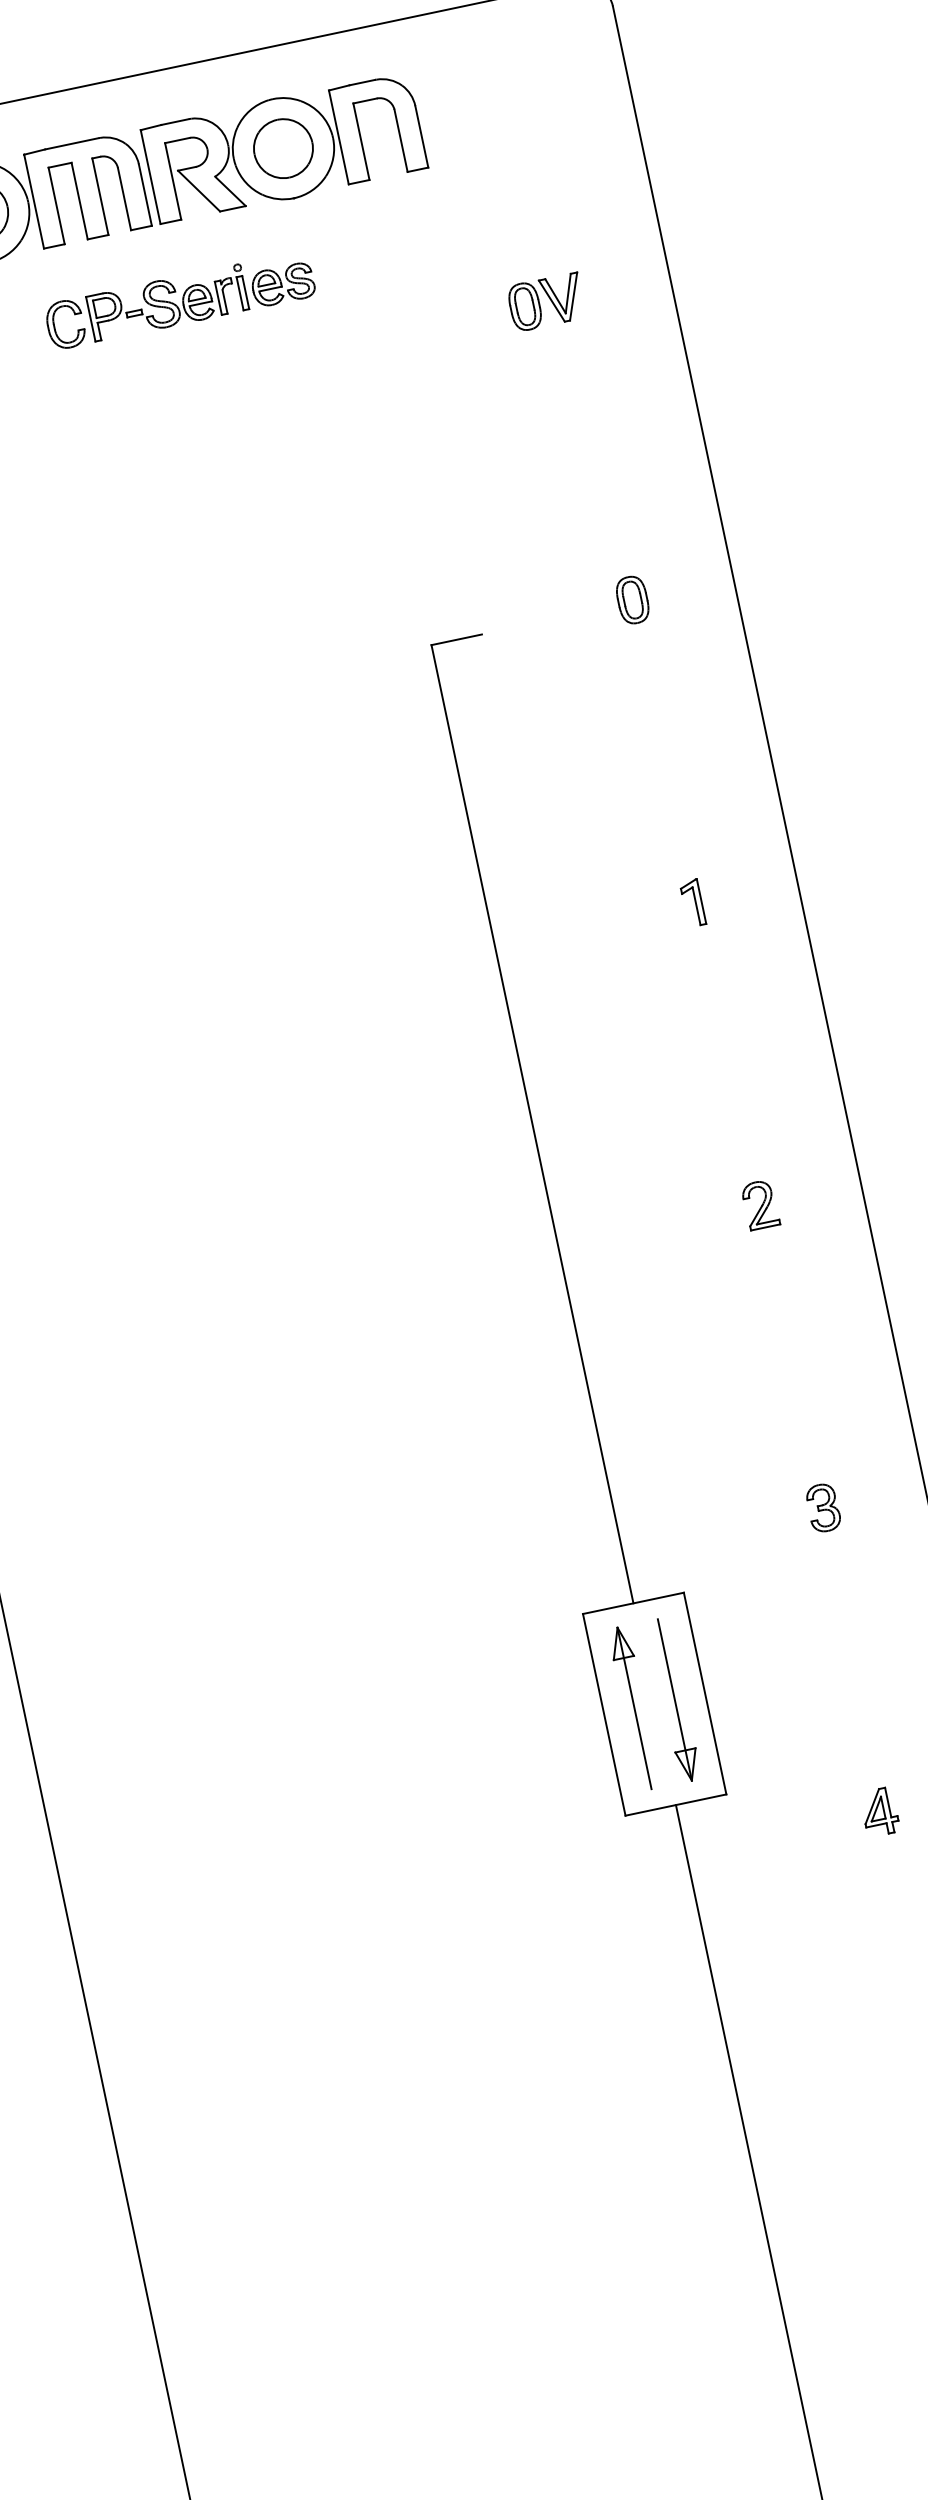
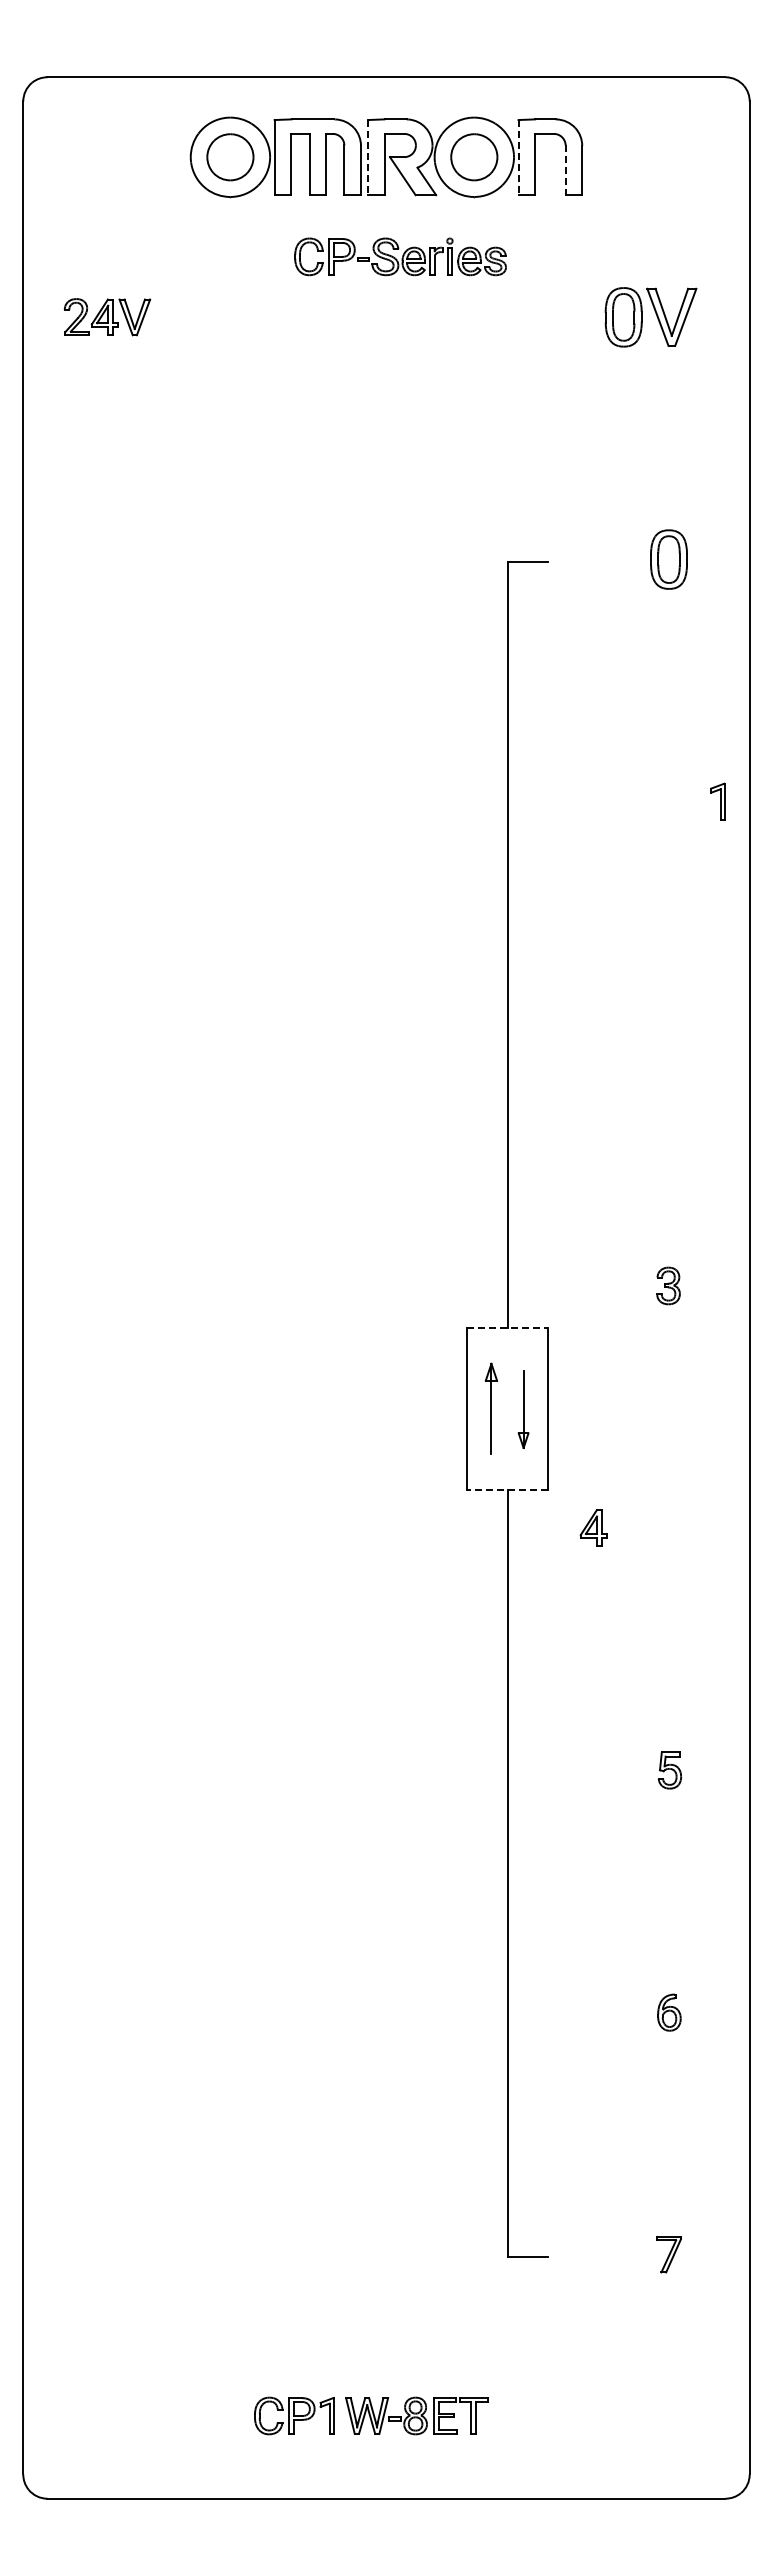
line: (338, 137) -> (518, 157), solid -> dashed
line: (400, 141) -> (565, 170), solid -> dashed
line: (150, 177) -> (367, 157), solid -> dashed
part: (179, 300) -> (400, 256), moved
part: (545, 302) -> (650, 317), size x1.6
part: (632, 600) -> (668, 559), size x1.6
part: (692, 903) -> (717, 801), moved
part: (759, 1205) -> (668, 1043), removed
line: (634, 1603) -> (508, 1328), solid -> dashed
part: (674, 1700) -> (523, 1409), size x0.6
part: (634, 1707) -> (491, 1408), size x0.7
line: (675, 1804) -> (507, 1489), solid -> dashed
part: (879, 1811) -> (593, 1527), moved

